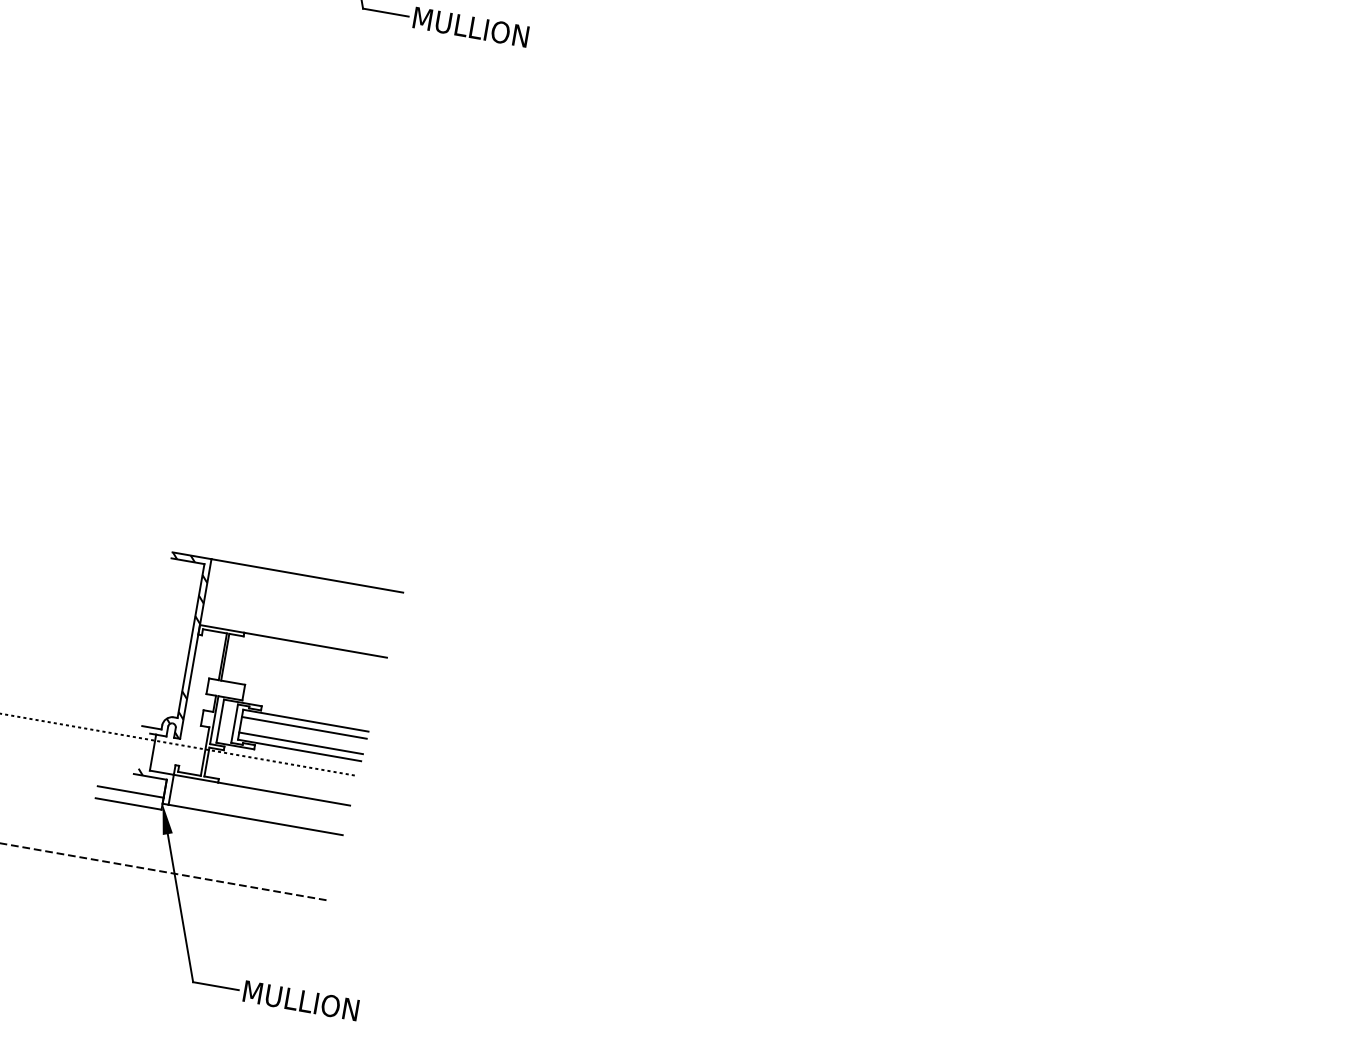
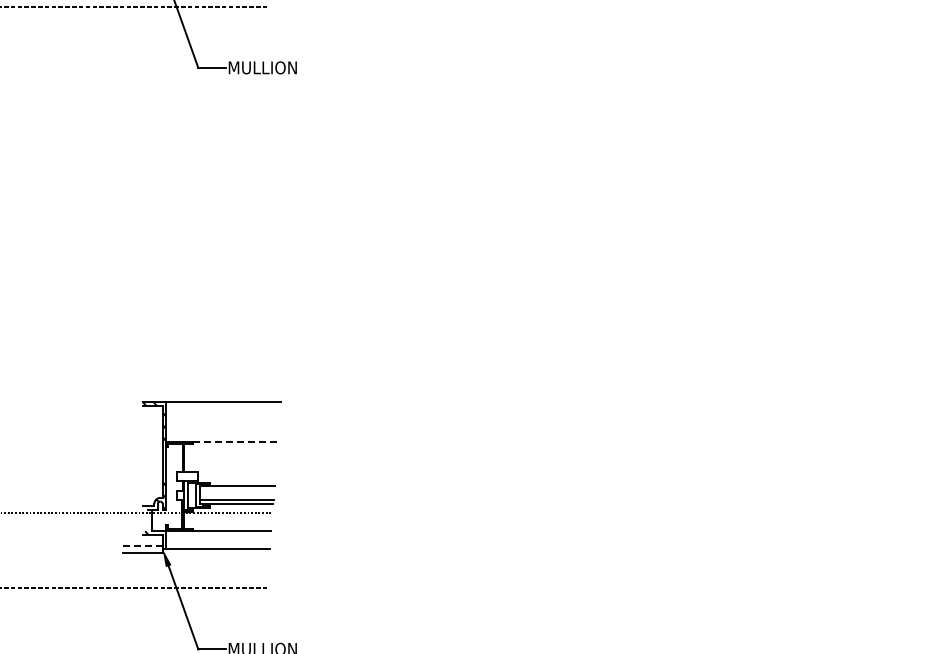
line: (316, 644) -> (235, 441), solid -> dashed
line: (303, 727) -> (236, 490), removed
line: (130, 791) -> (142, 545), solid -> dashed

